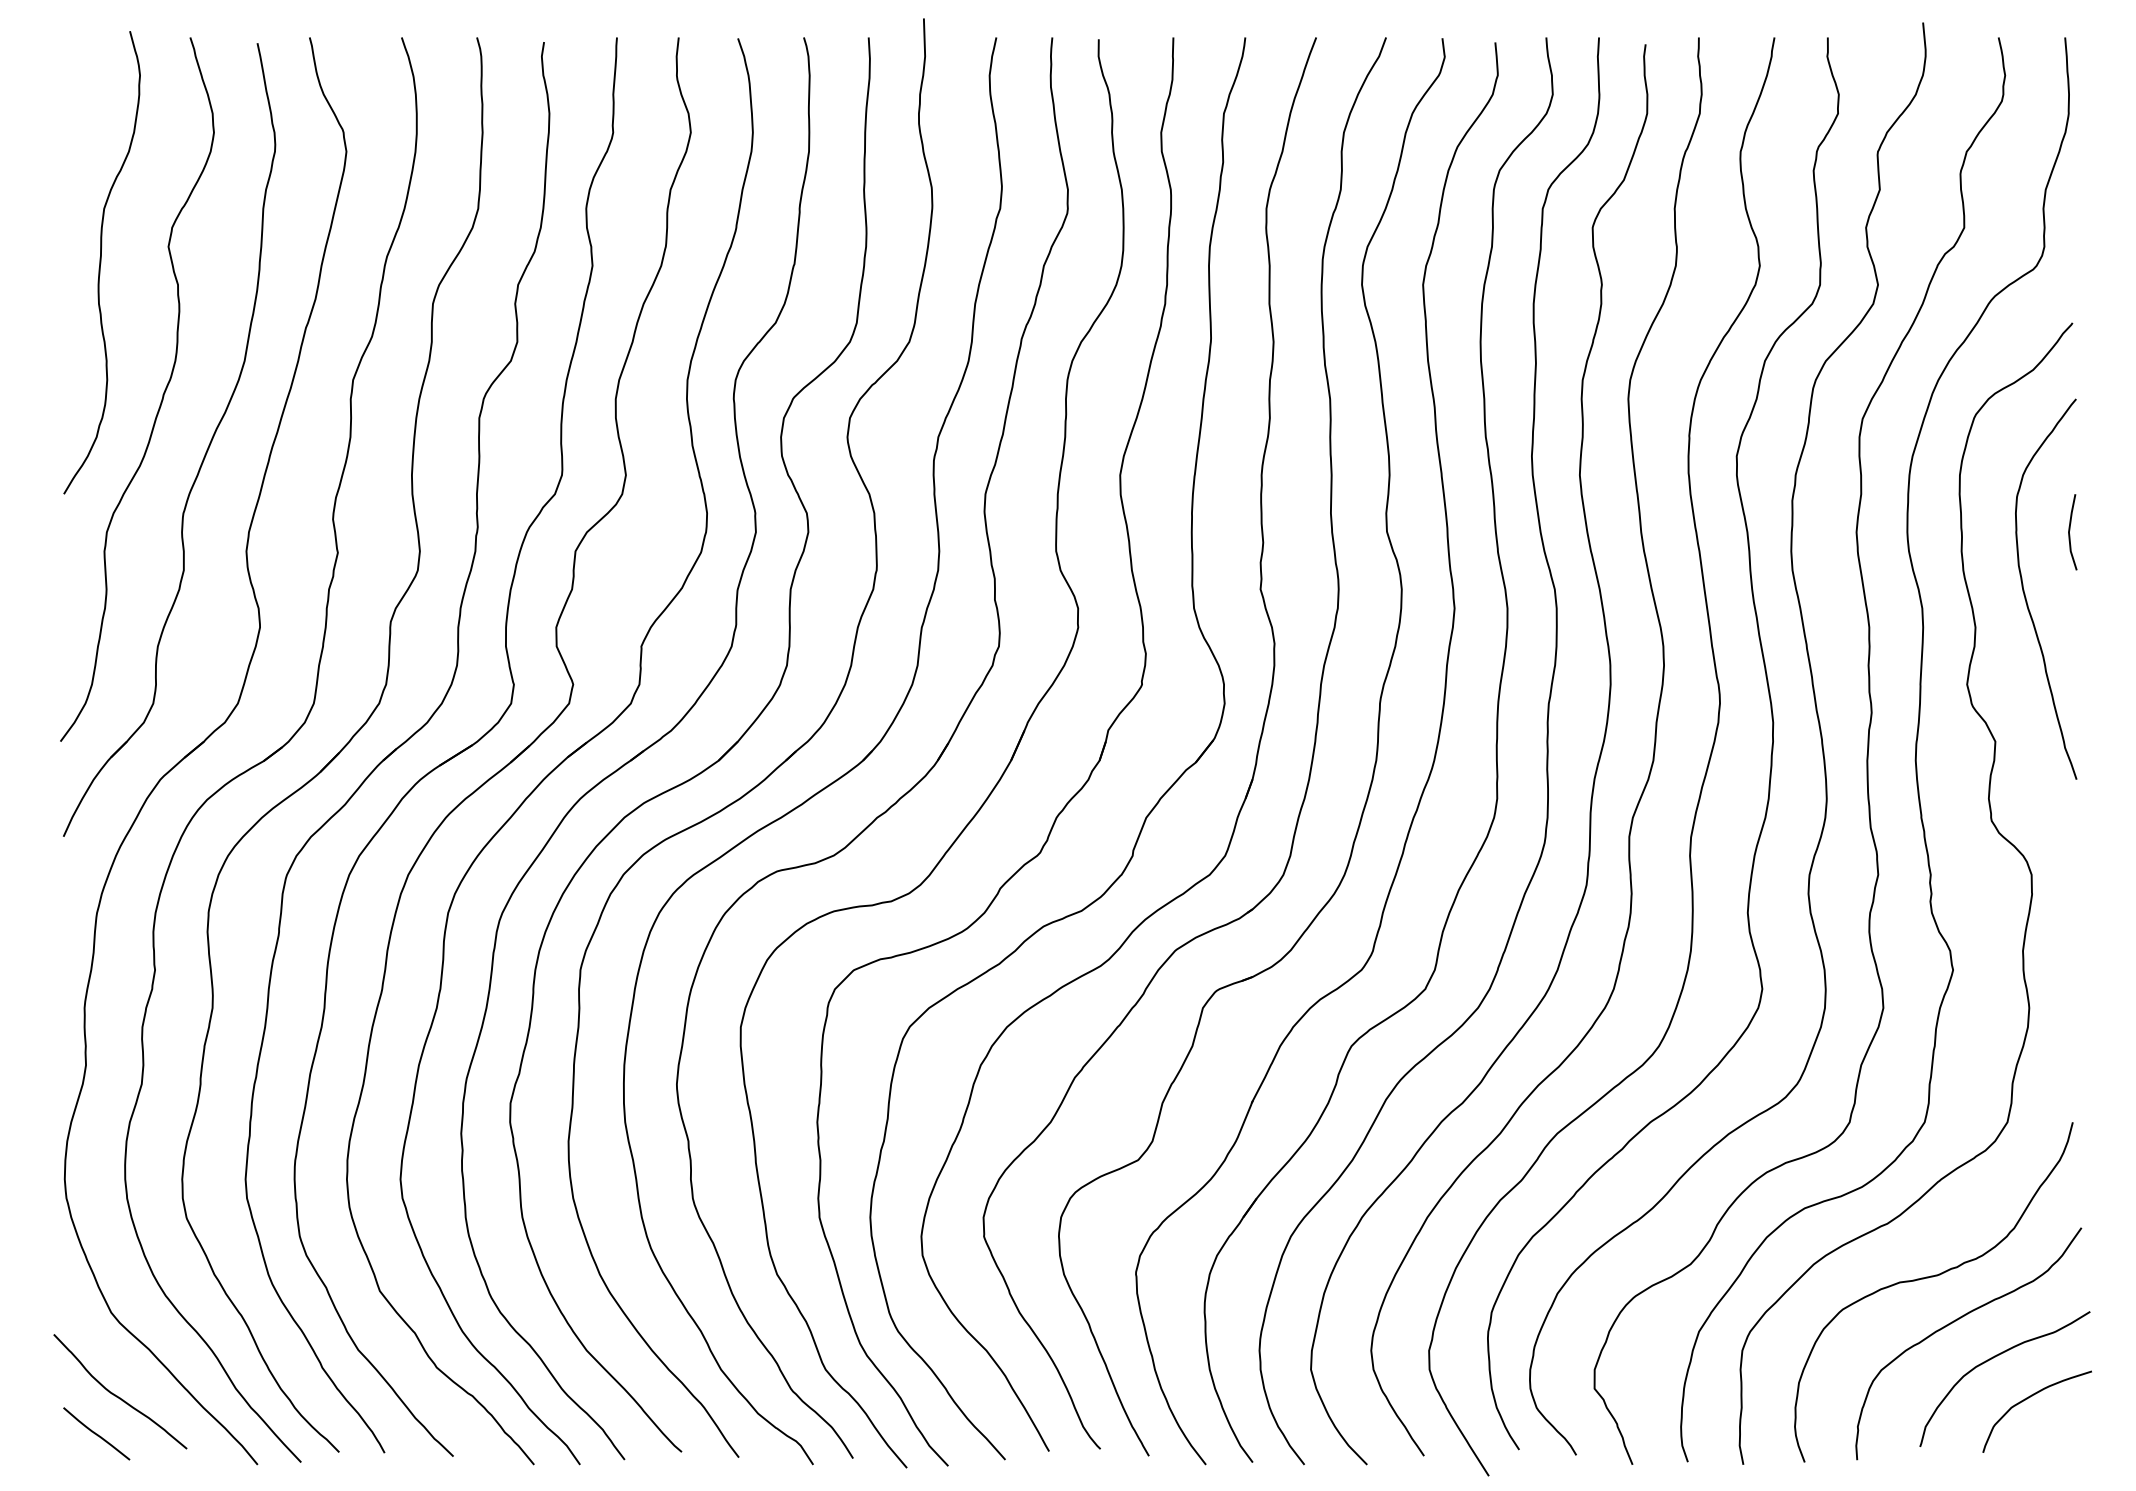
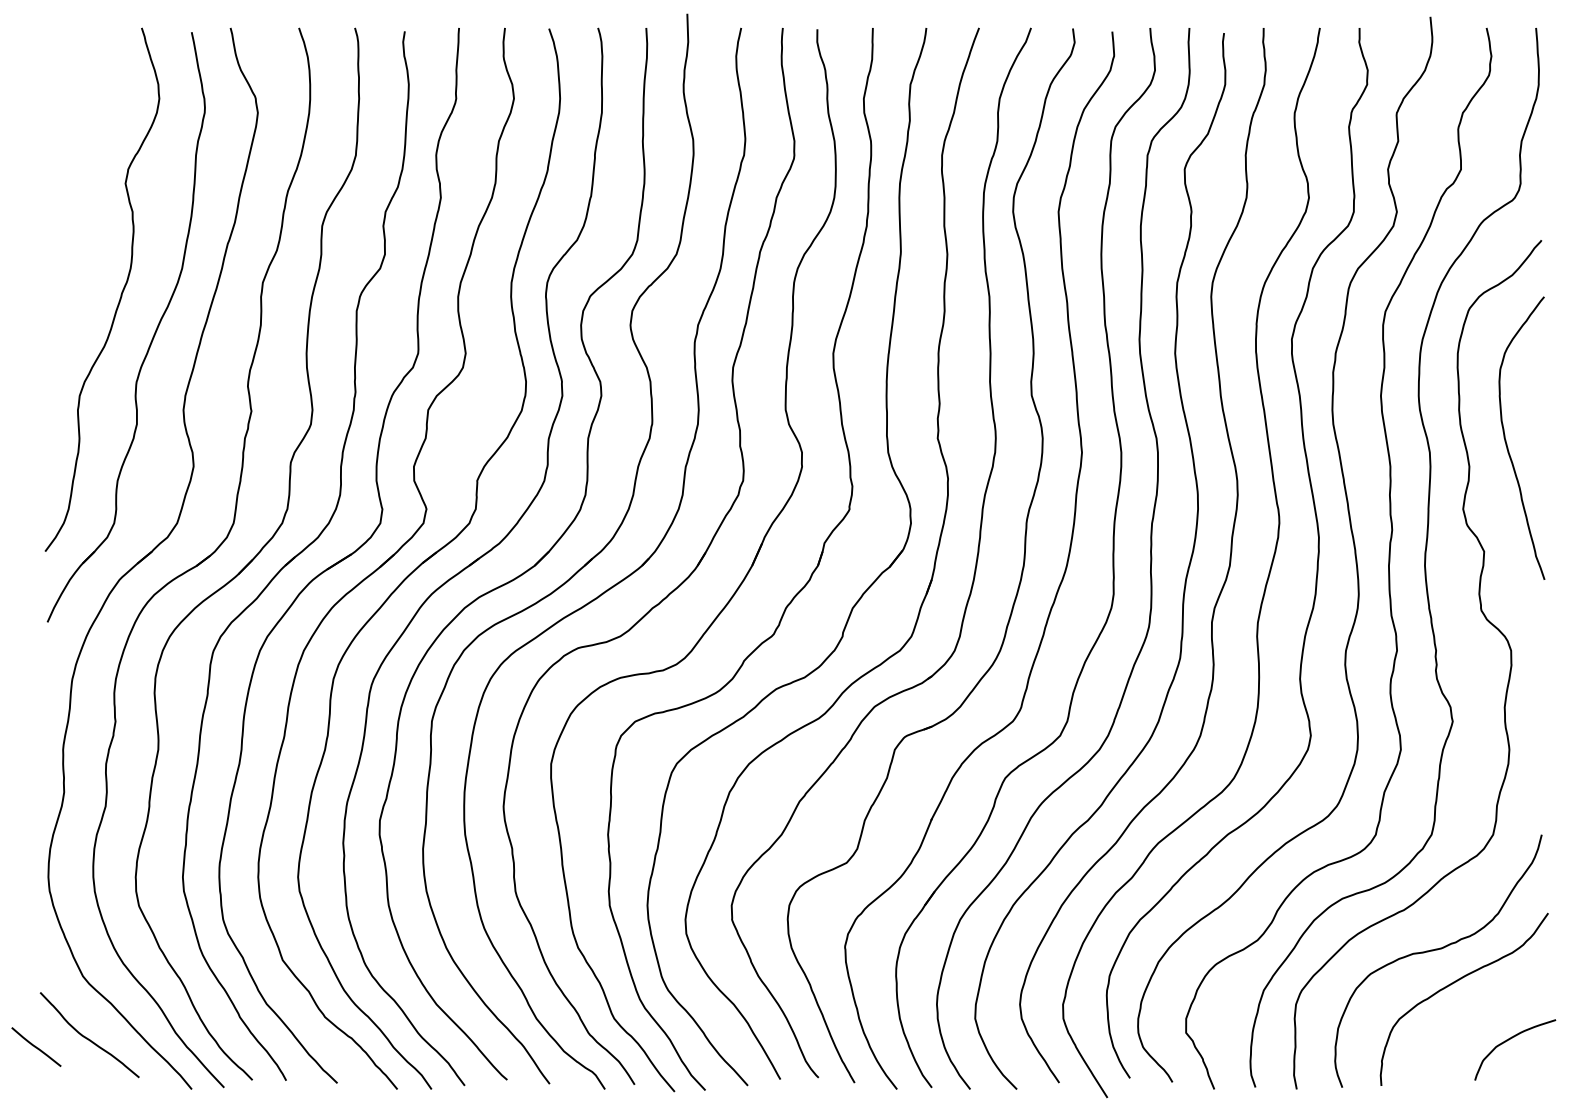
curve: (101, 262) -> (75, 195), removed
line: (2070, 530) -> (1540, 394), removed
curve: (1990, 1360) -> (1480, 1011), removed
curve: (96, 1433) -> (36, 1046), moved

